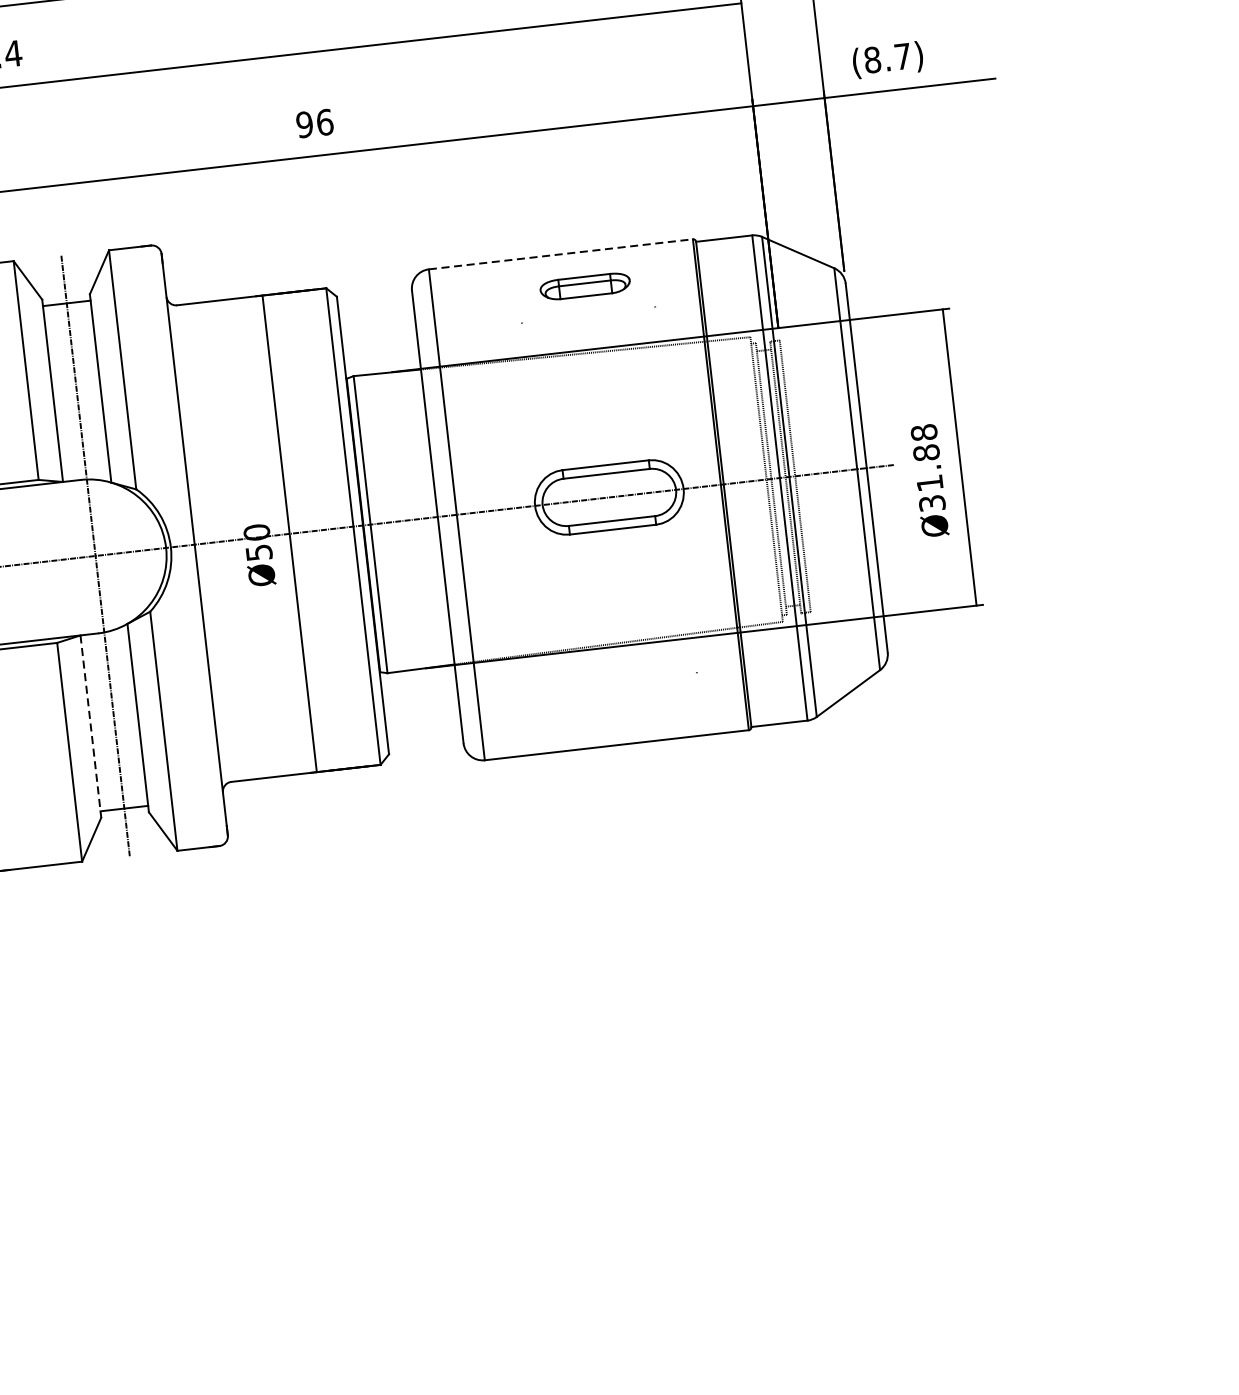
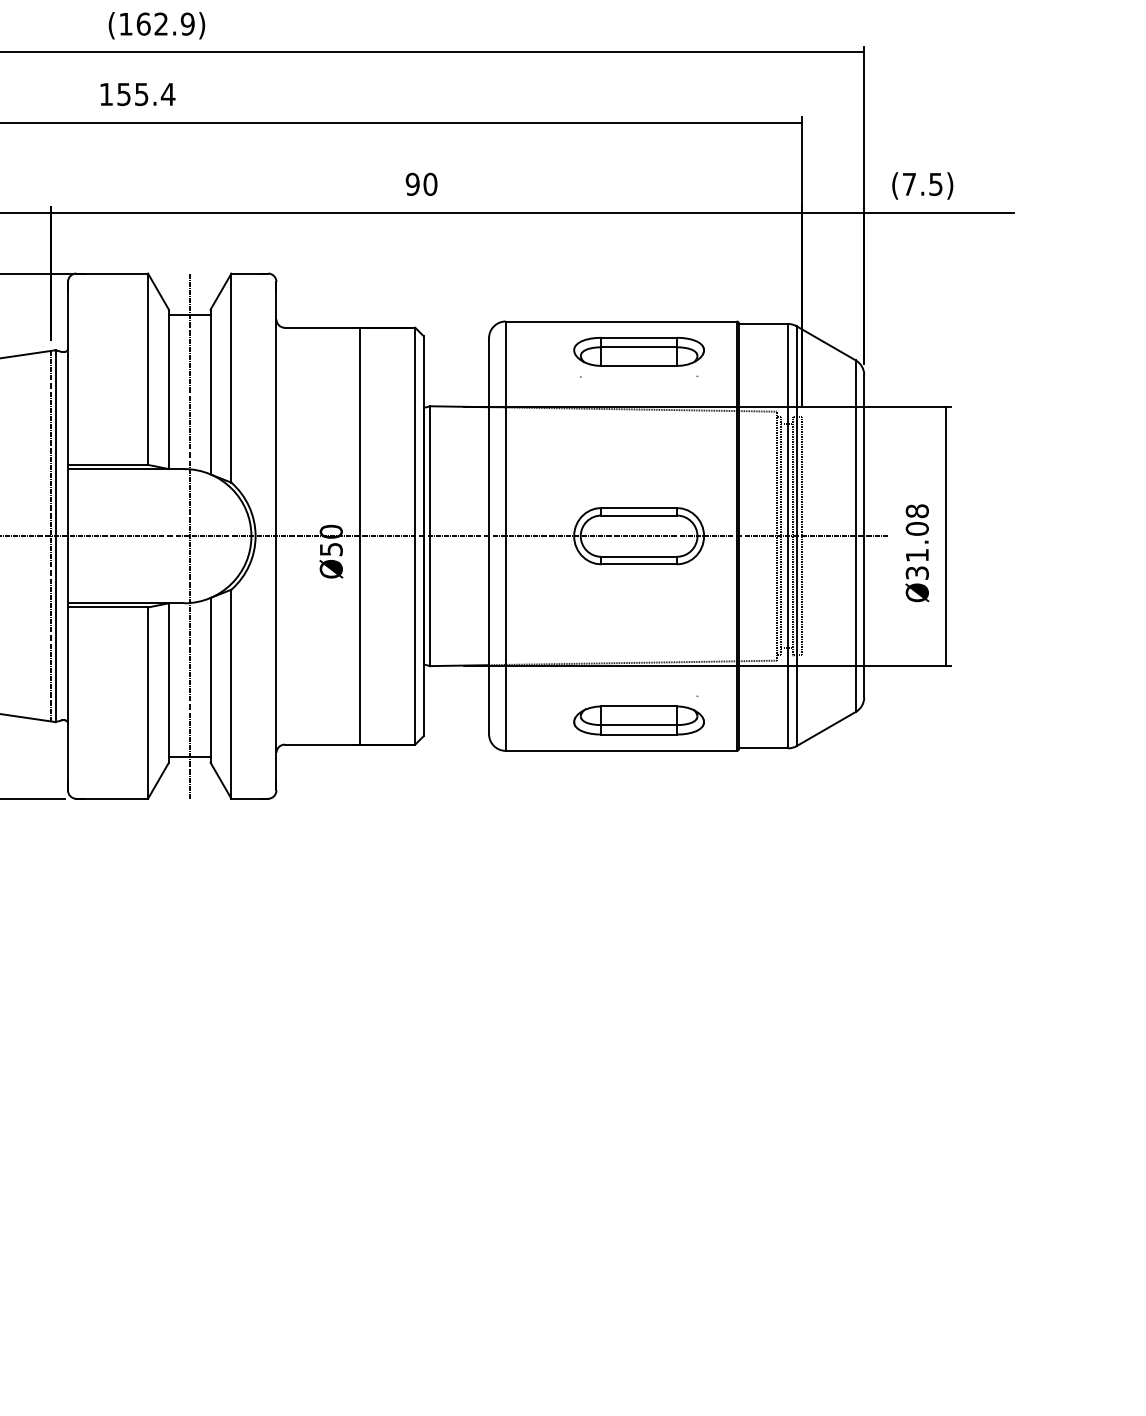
text: (887, 57) -> (922, 183), (8.7) -> (7.5)
text: (324, 121) -> (430, 183), 96 -> 90
line: (561, 254) -> (621, 321), dashed -> solid
part: (584, 286) -> (638, 351), size x1.67
text: (926, 452) -> (917, 528), Ø31.88 -> Ø31.08
part: (632, 708) -> (638, 720), added
line: (90, 727) -> (168, 683), dashed -> solid

